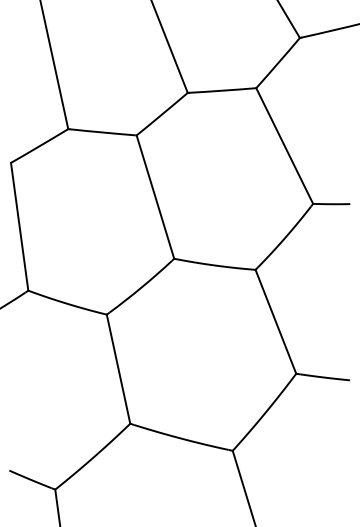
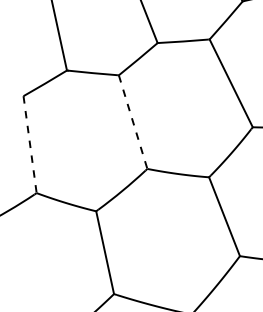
line: (155, 197) -> (133, 122), solid -> dashed
line: (19, 227) -> (29, 145), solid -> dashed

